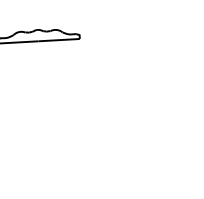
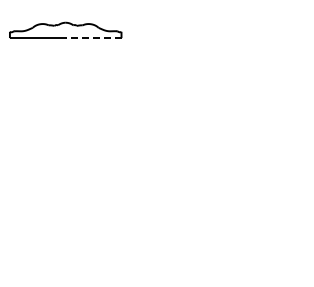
line: (59, 40) -> (93, 38), solid -> dashed

